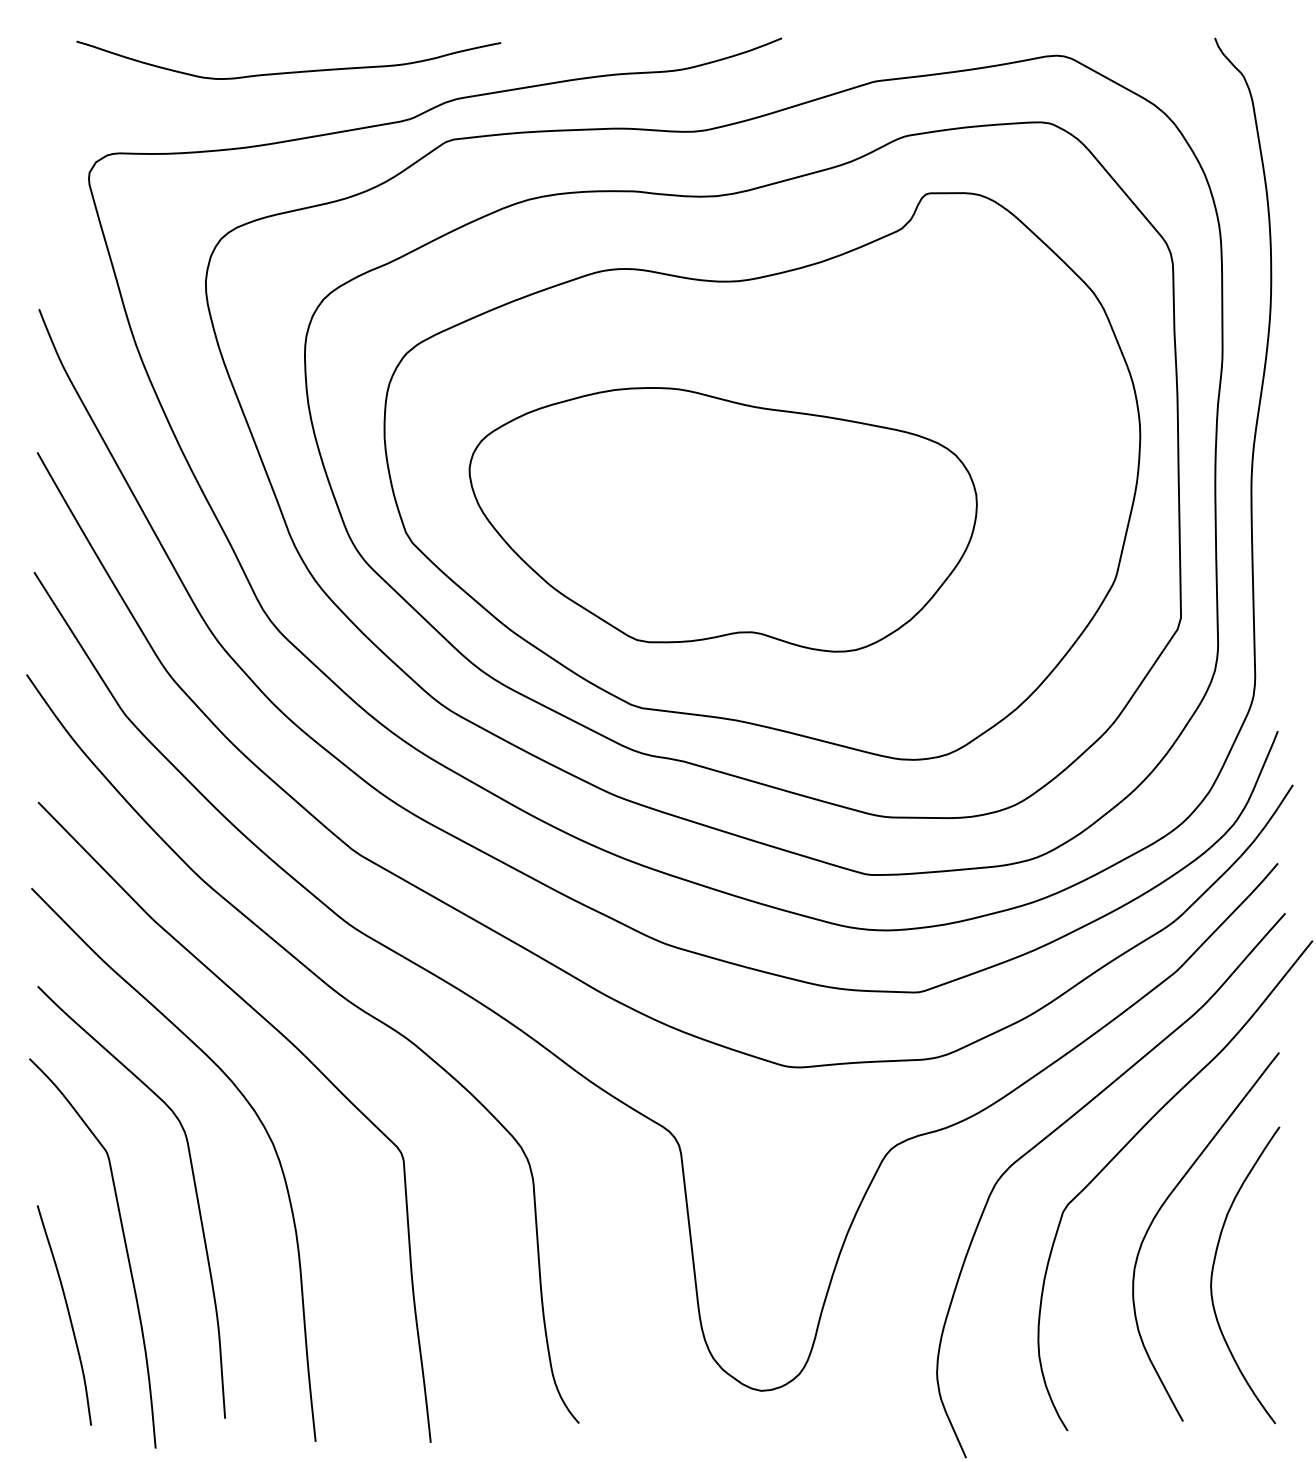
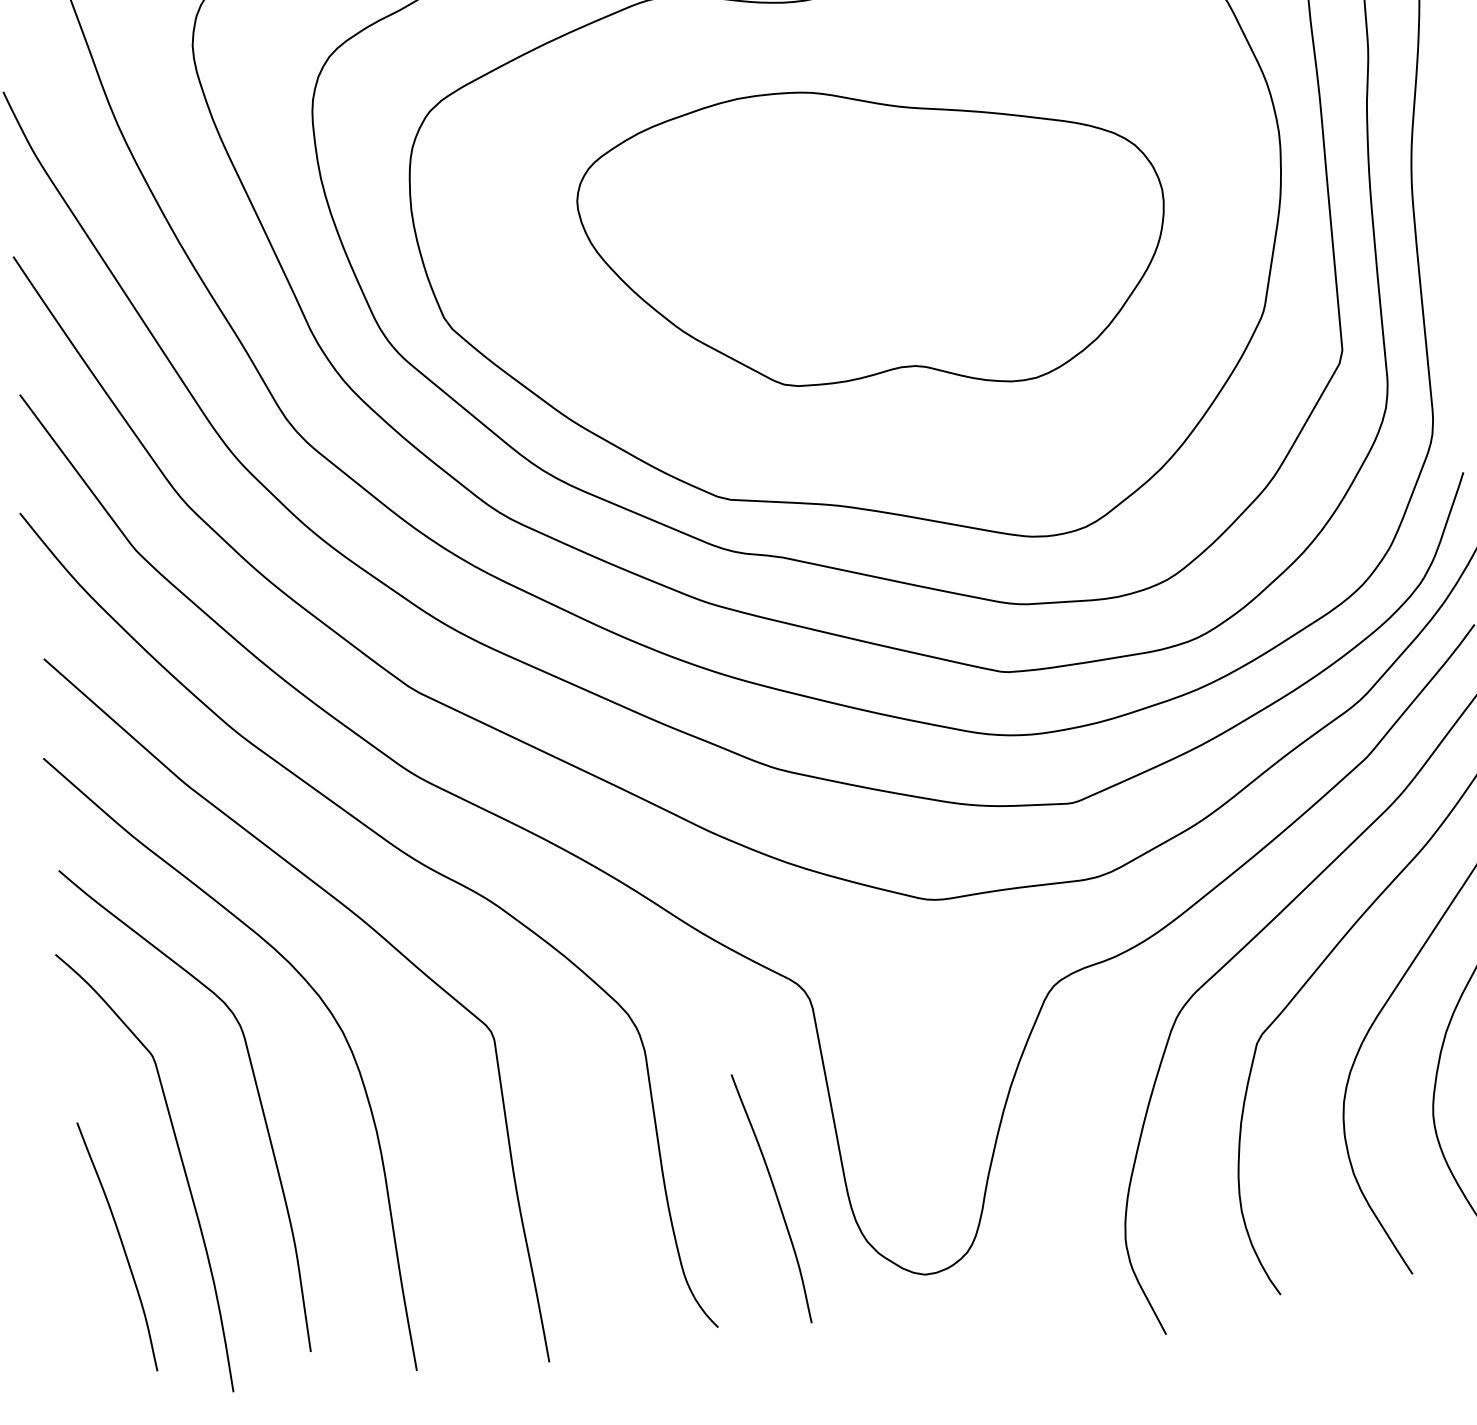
part: (722, 519) -> (872, 238), moved
curve: (636, 1312) -> (774, 1195), added

